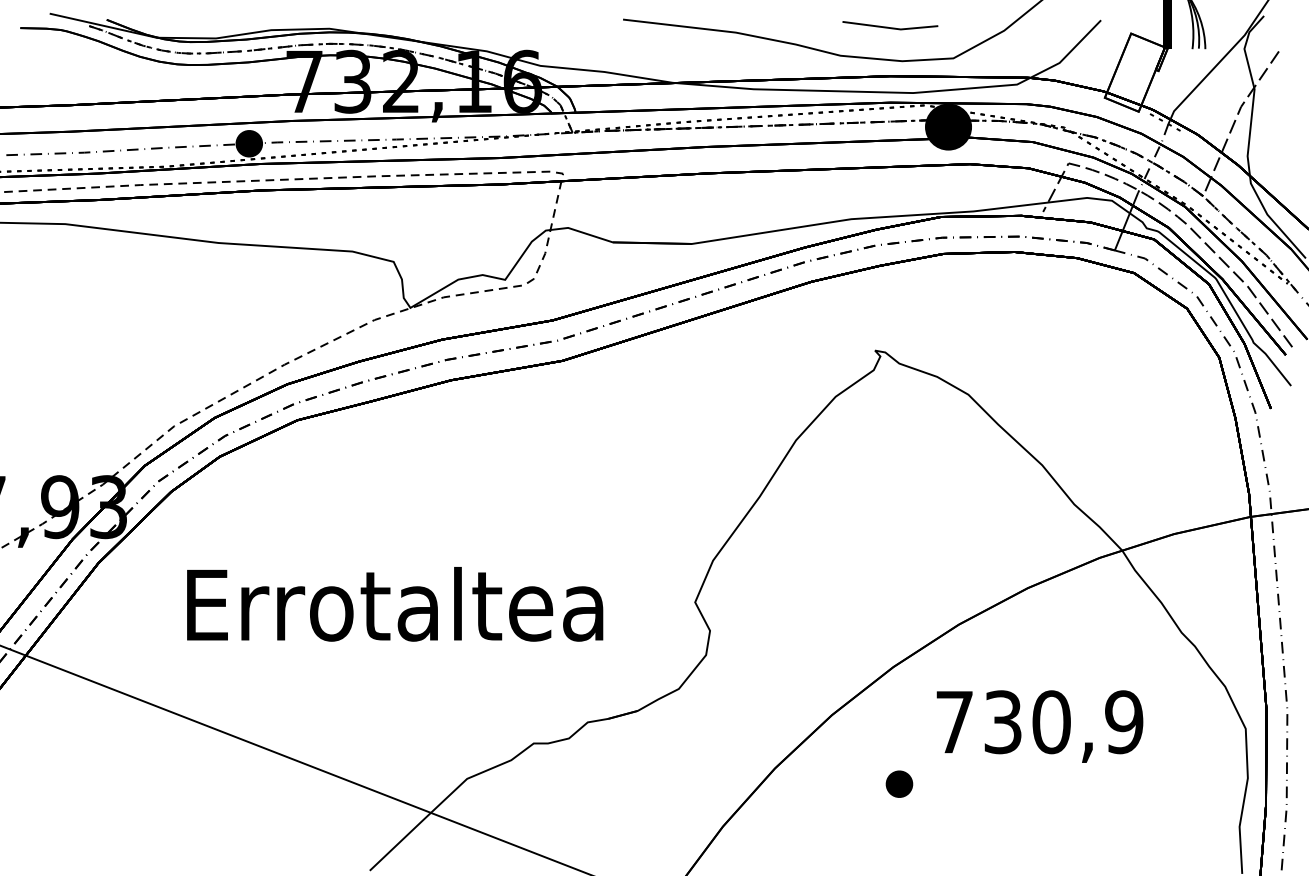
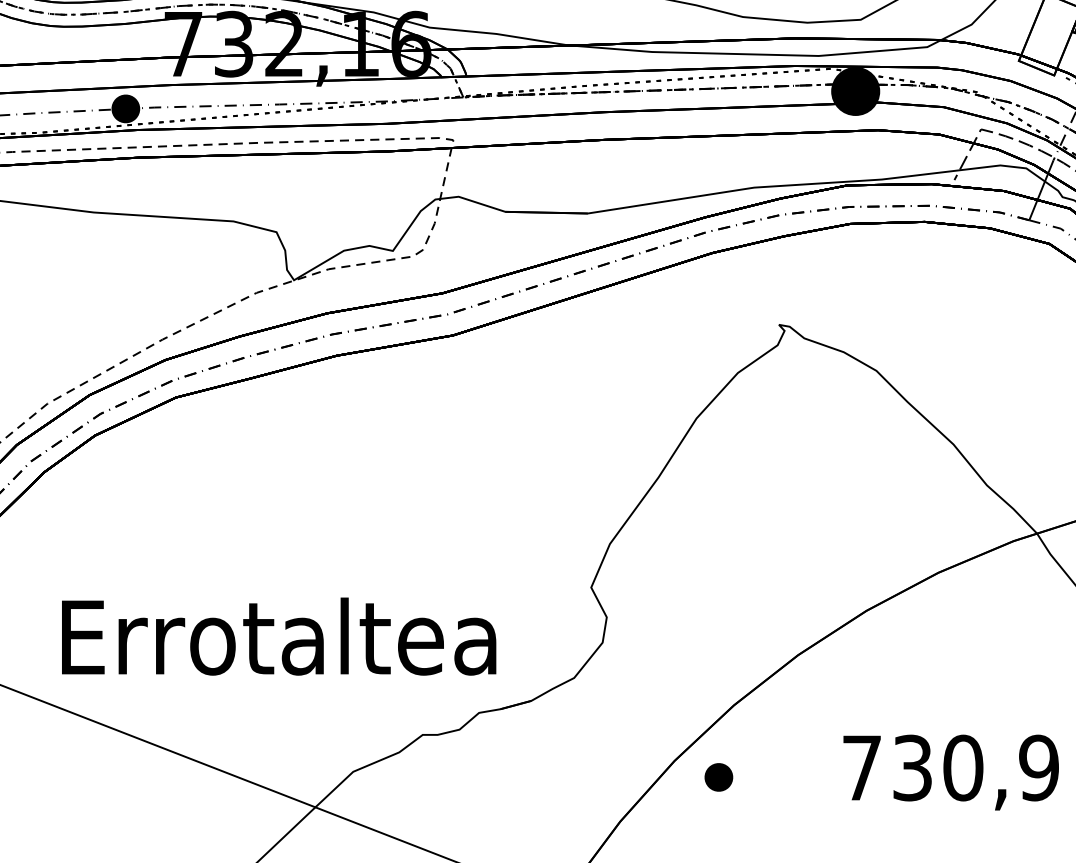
text: (395, 604) -> (279, 636), moved
text: (1039, 726) -> (950, 772), moved
part: (899, 783) -> (718, 776), moved

